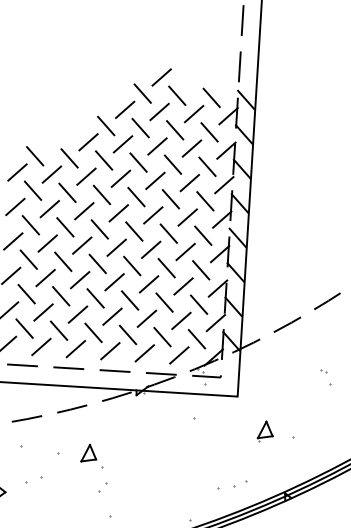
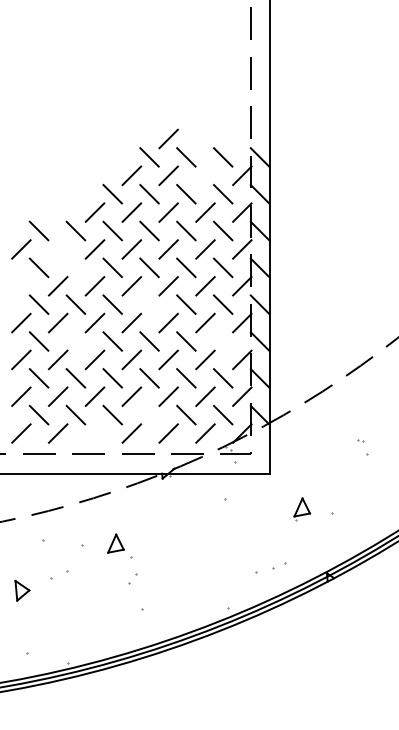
line: (194, 113) -> (205, 175), removed
line: (52, 174) -> (58, 249), removed
line: (67, 192) -> (75, 267), removed
line: (15, 207) -> (21, 286), removed
line: (134, 231) -> (149, 304), removed
line: (62, 261) -> (75, 341), removed
line: (201, 270) -> (223, 341), removed
line: (127, 334) -> (149, 414), removed
line: (75, 349) -> (94, 433), removed

